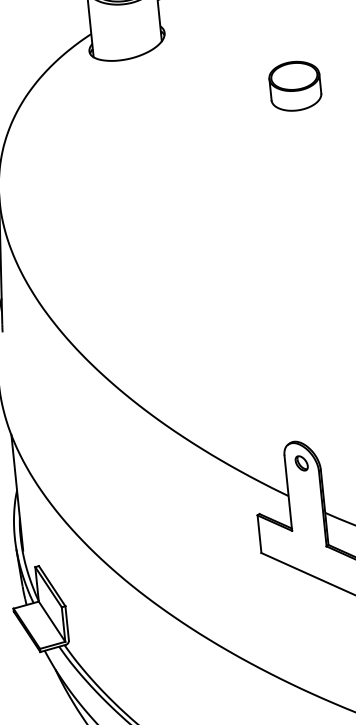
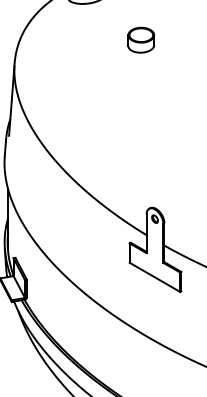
part: (295, 84) -> (141, 39), moved

